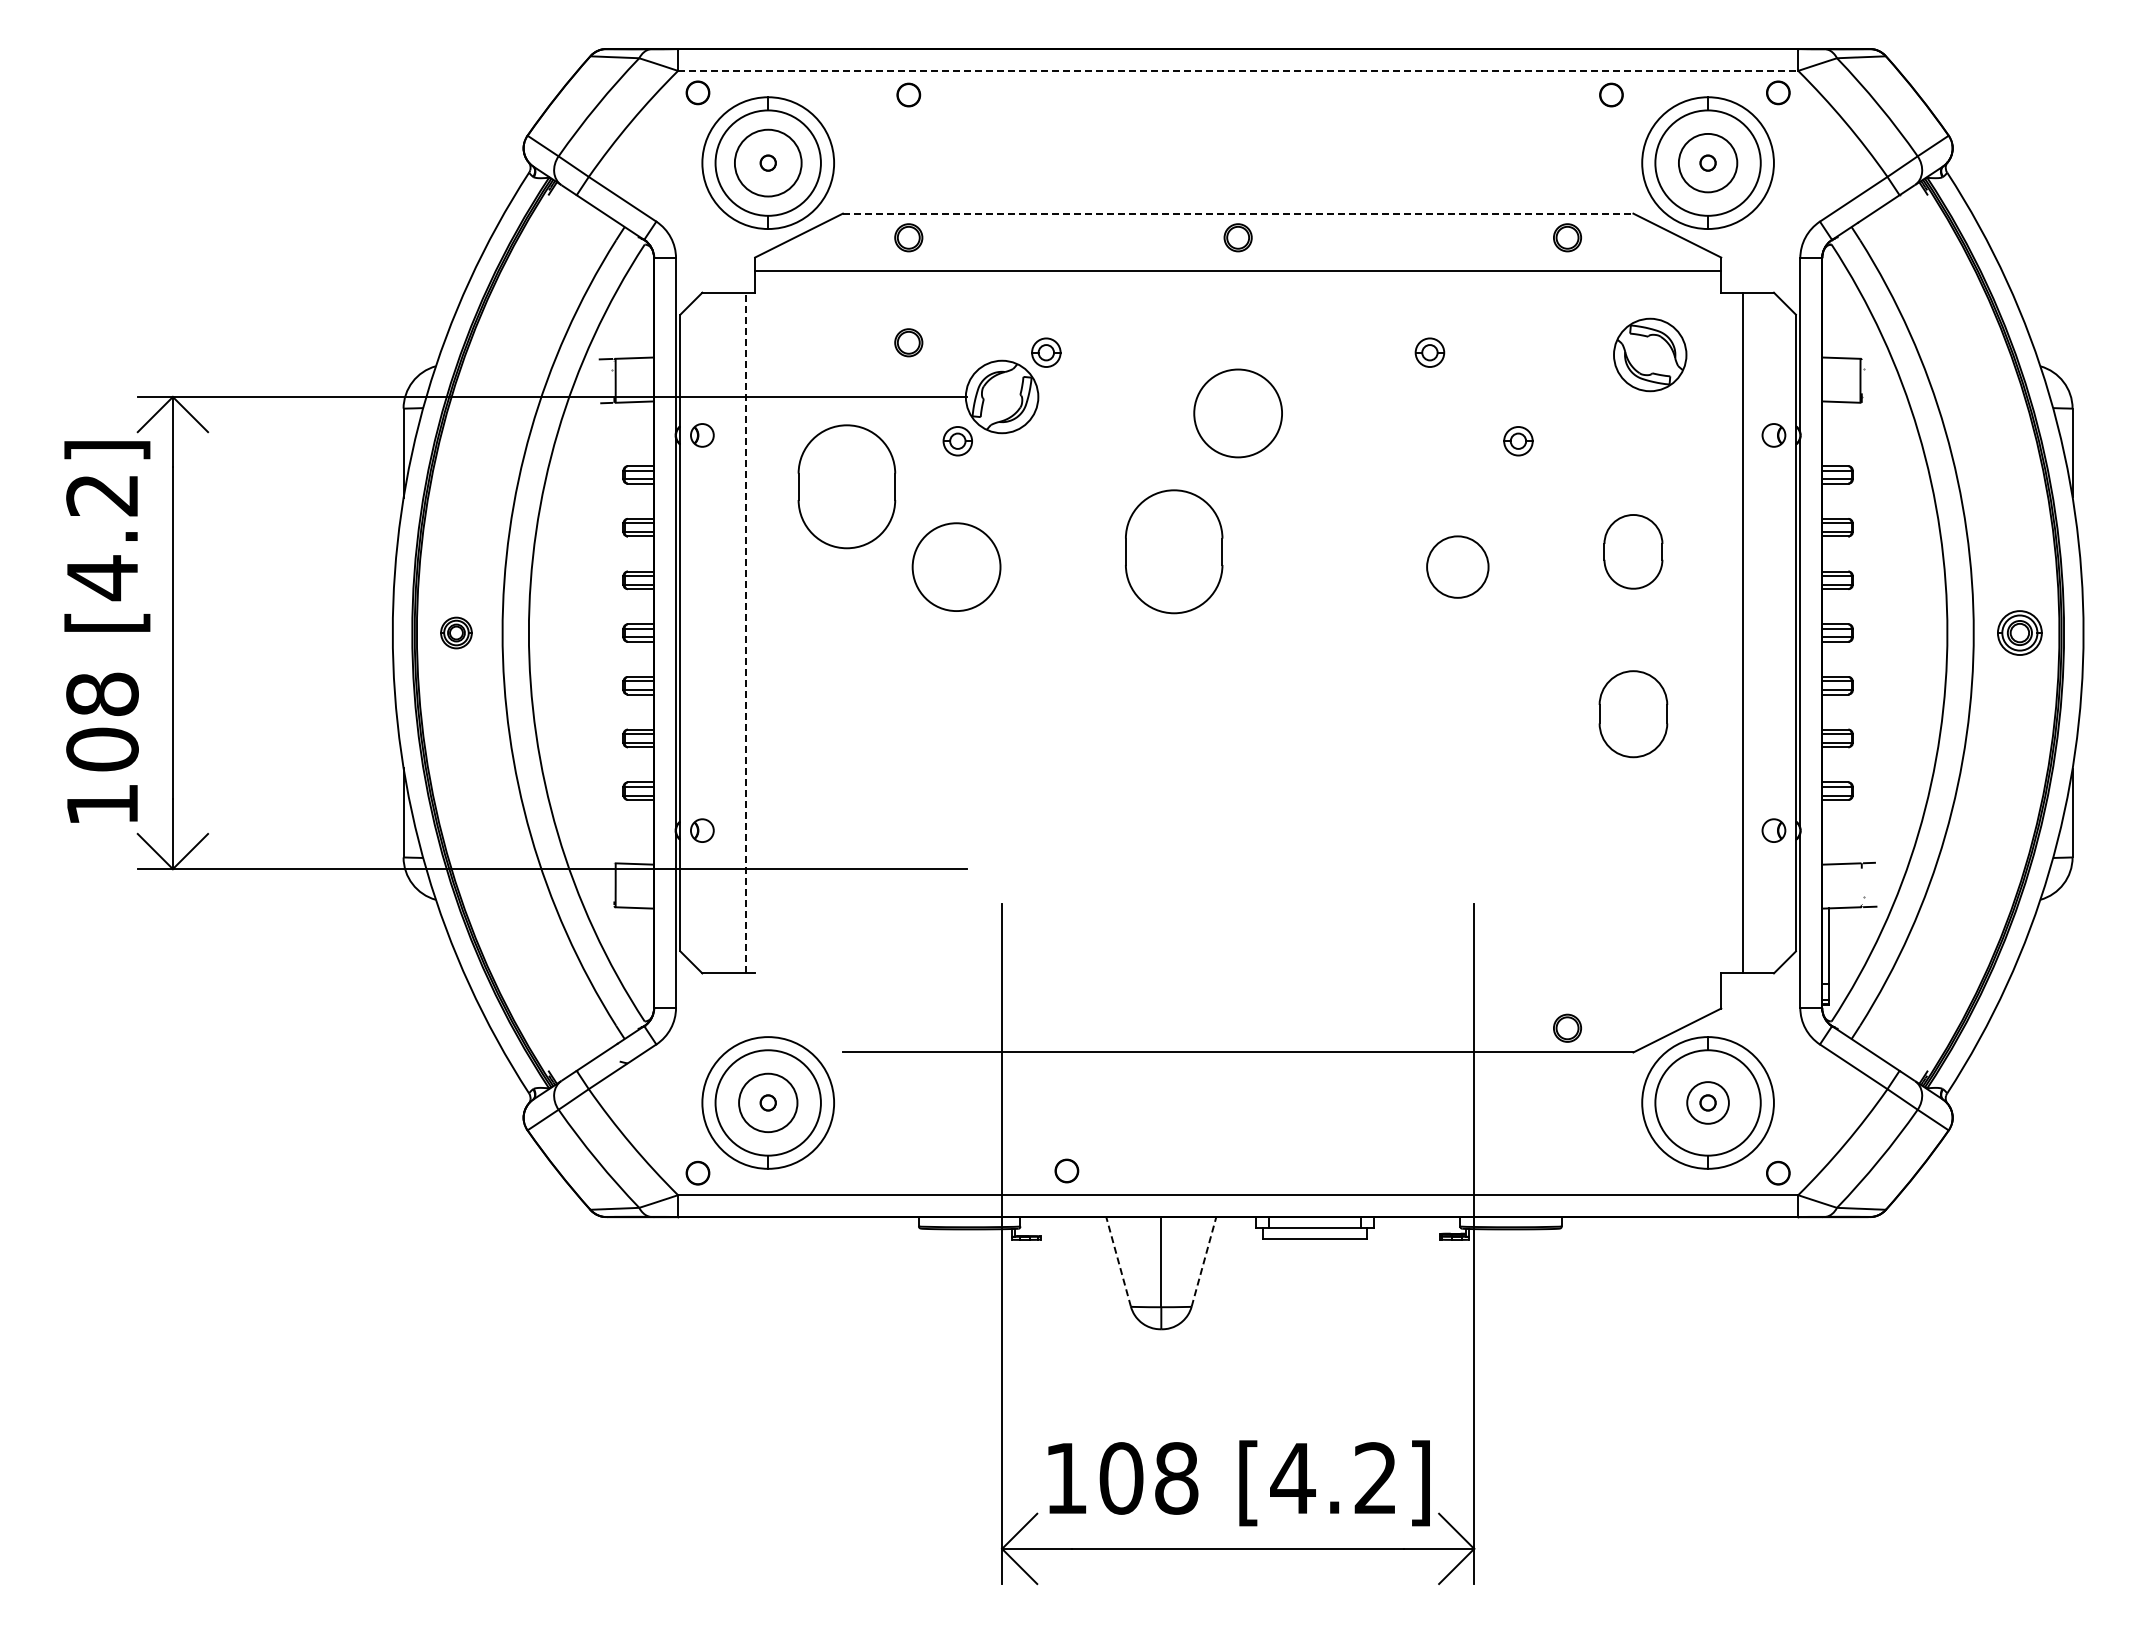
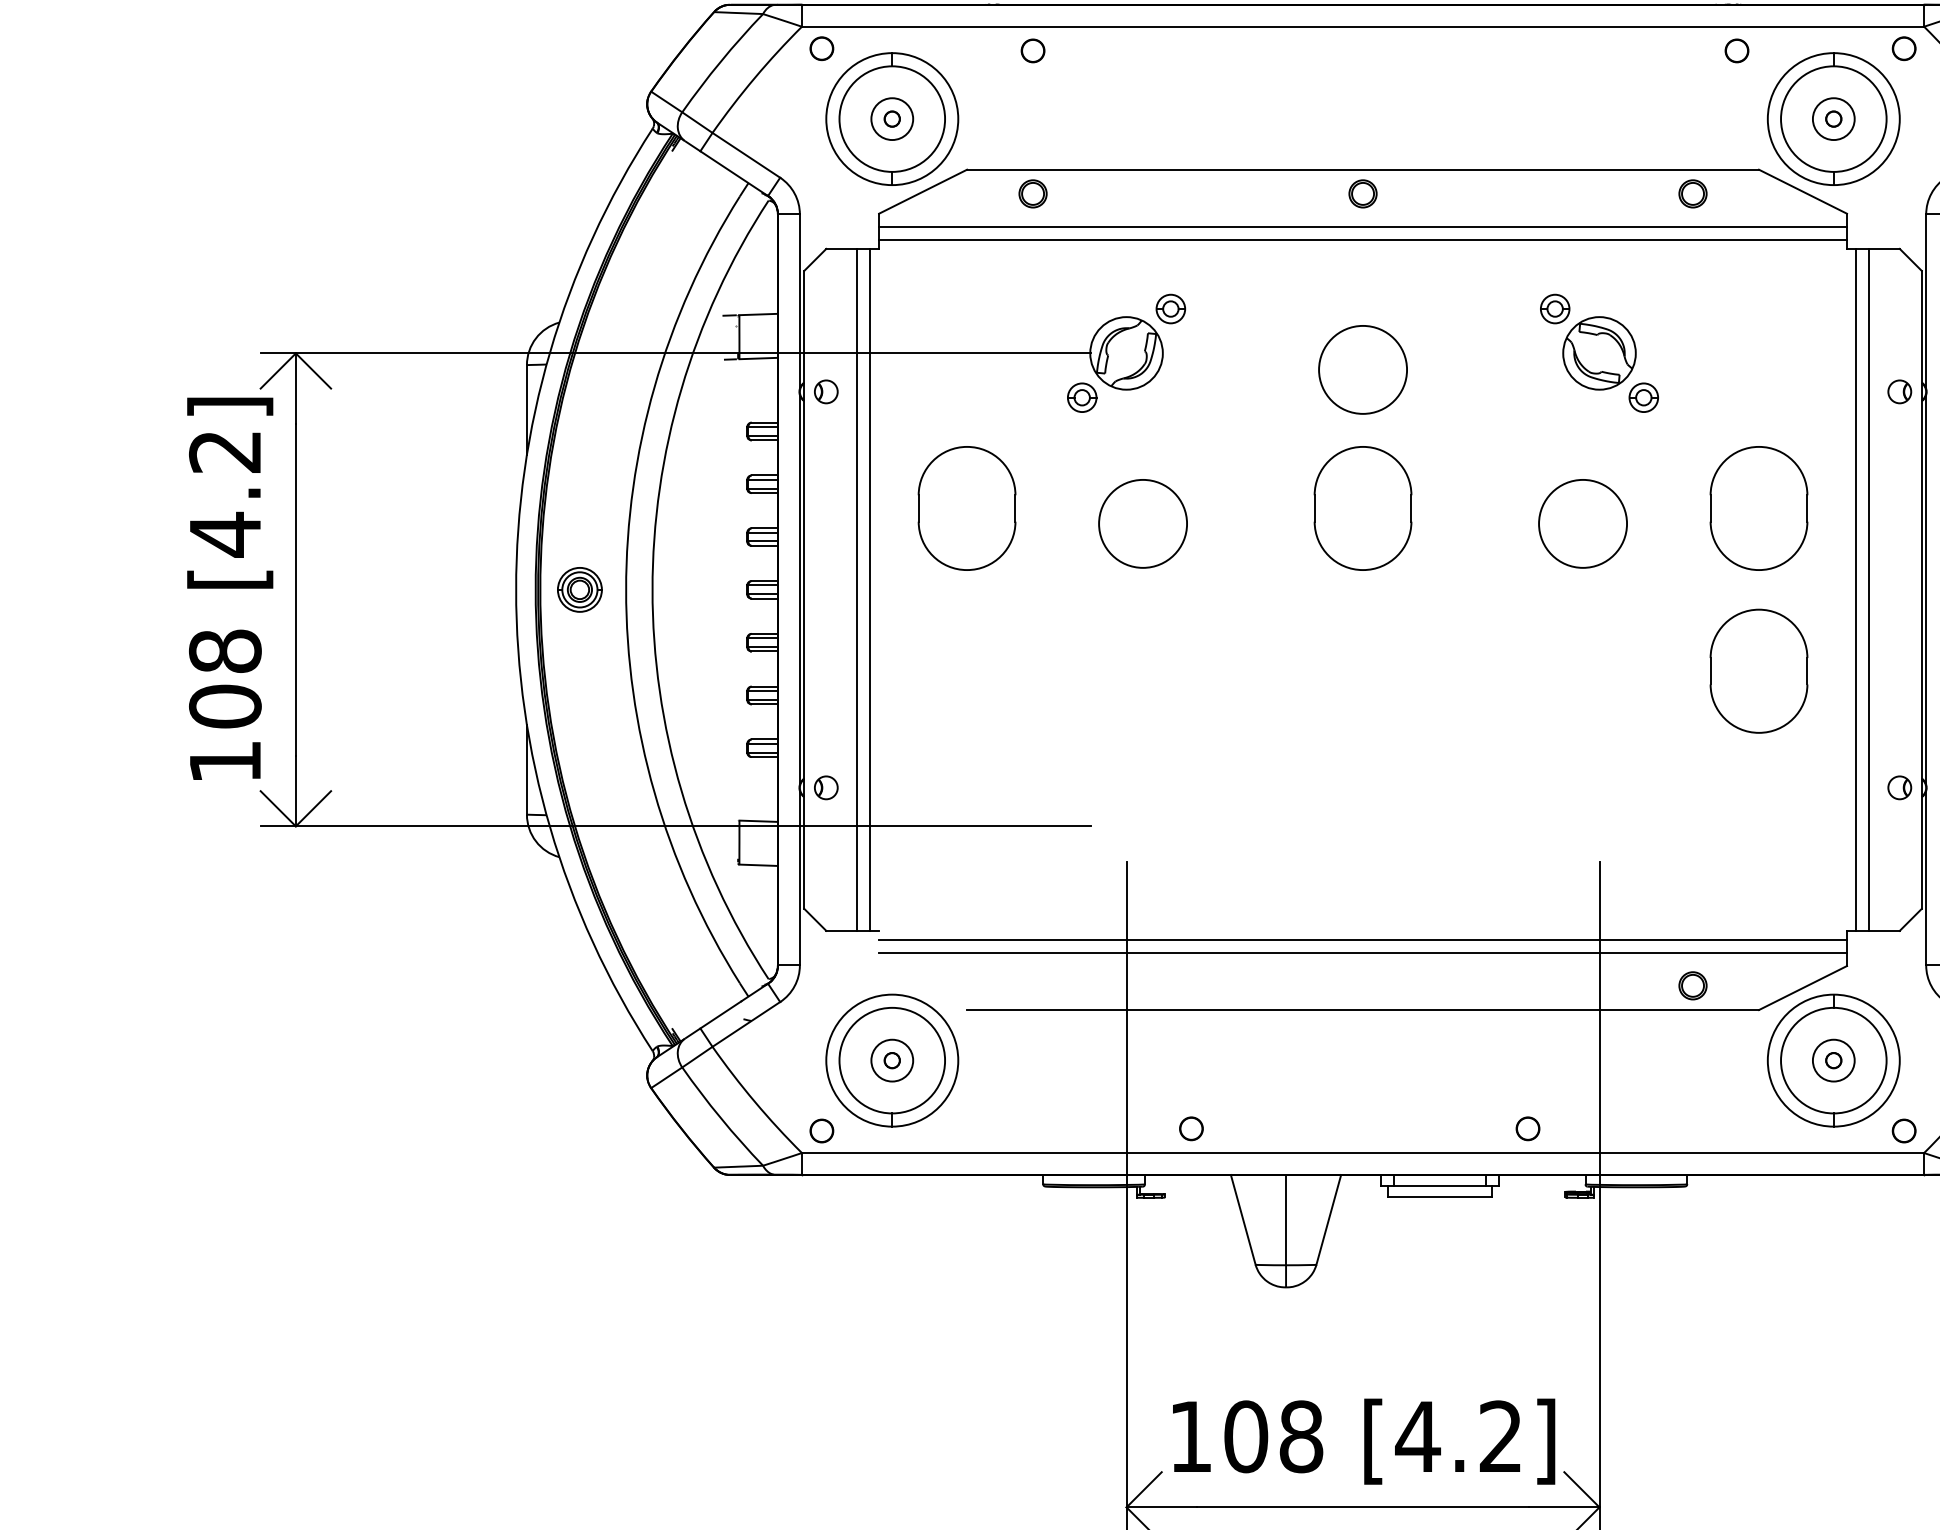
line: (1238, 70) -> (1363, 26), dashed -> solid
circle: (768, 163) -> (892, 119), size x0.62
circle: (1707, 163) -> (1833, 119), size x0.71
line: (1238, 213) -> (1363, 169), dashed -> solid
line: (1238, 283) -> (1363, 239), added
part: (908, 342) -> (1032, 298), removed
part: (1650, 354) -> (1599, 352), moved
part: (846, 486) -> (966, 508), moved
part: (1174, 551) -> (1363, 508), moved
part: (1633, 551) -> (1759, 508), size x1.67
circle: (956, 566) -> (1142, 523), moved
circle: (1457, 566) -> (1582, 523), size x1.43
part: (456, 632) -> (579, 589), size x1.43
line: (733, 632) -> (857, 589), added
line: (746, 632) -> (870, 589), dashed -> solid
line: (1730, 632) -> (1856, 589), added
part: (1633, 713) -> (1759, 670), size x1.43
line: (1238, 982) -> (1363, 939), added
line: (1238, 995) -> (1363, 952), added
circle: (768, 1102) -> (892, 1060), size x0.71
part: (1402, 1170) -> (1527, 1128), added
line: (1118, 1261) -> (1243, 1219), dashed -> solid
line: (1204, 1261) -> (1329, 1219), dashed -> solid

